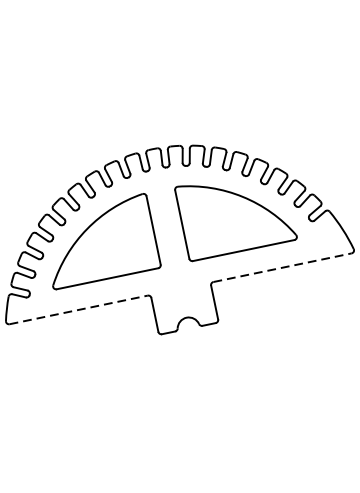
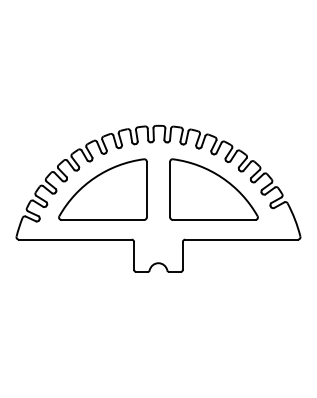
line: (283, 267) -> (242, 239), dashed -> solid
line: (78, 309) -> (75, 239), dashed -> solid

